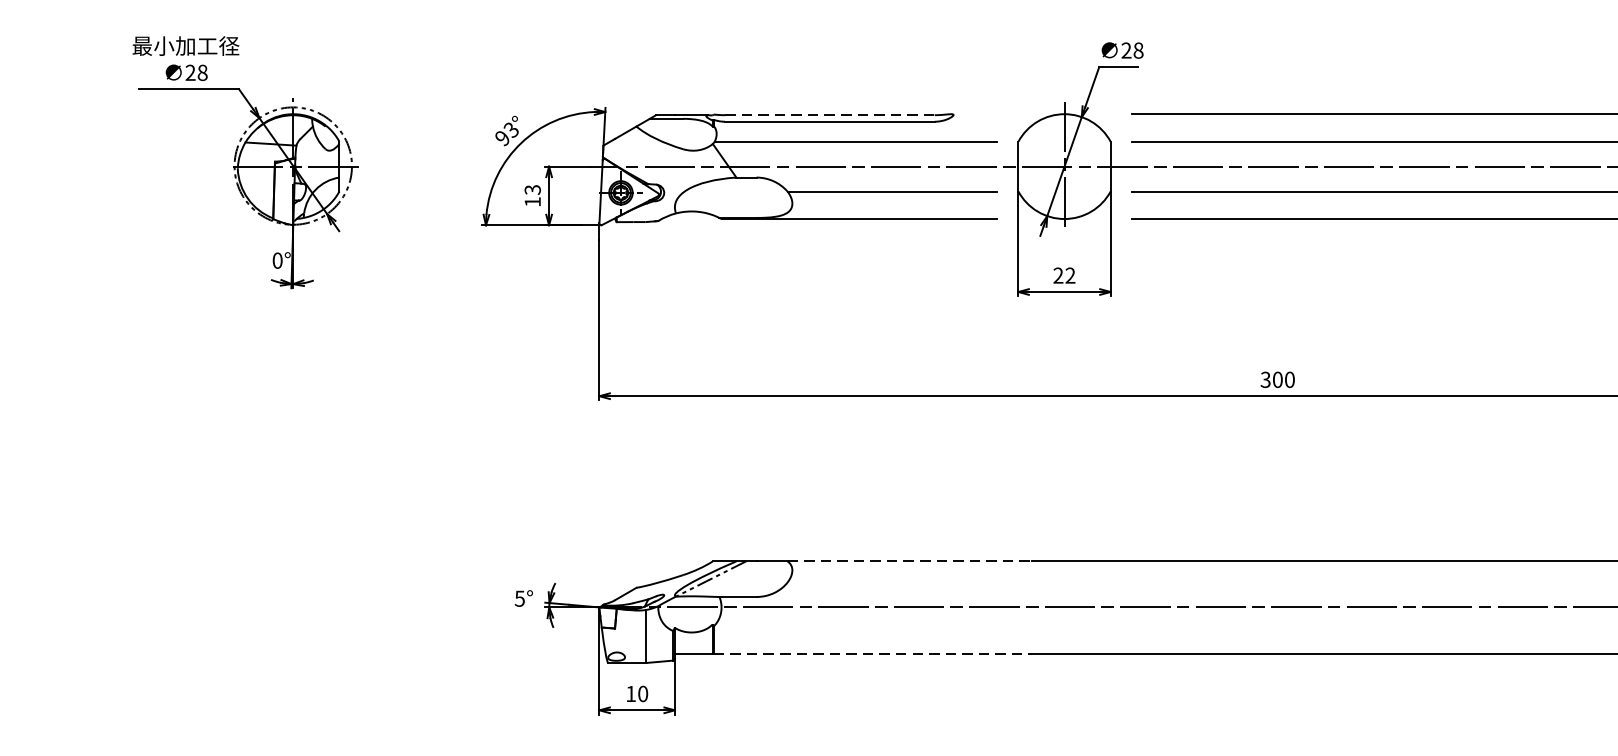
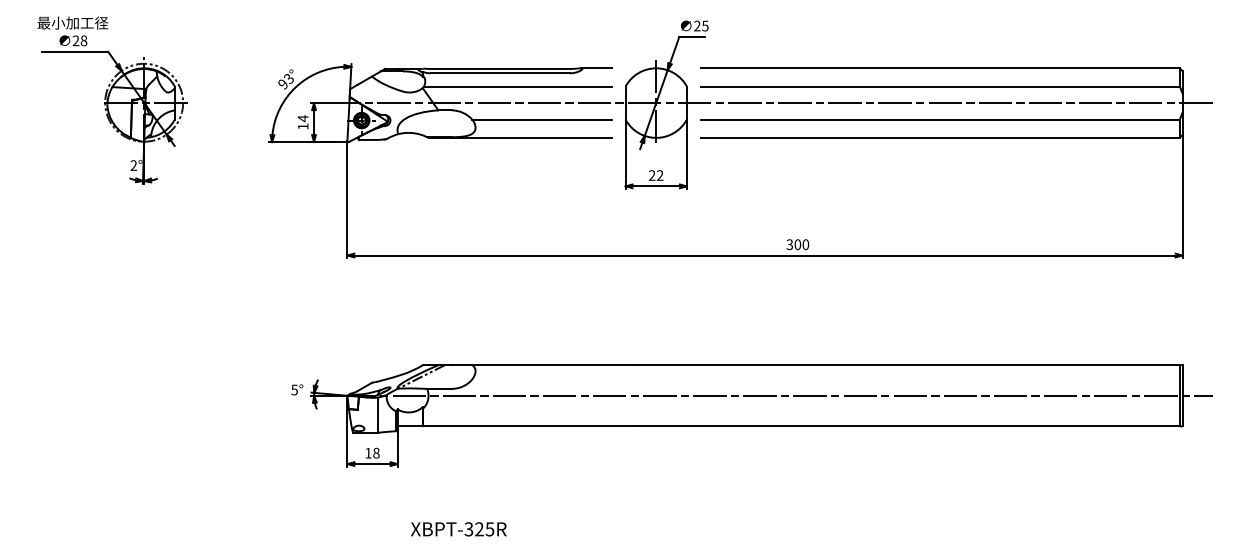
text: (1138, 49) -> (705, 25), 28 -> 25
line: (829, 114) -> (500, 68), dashed -> solid
line: (974, 114) -> (596, 68), added
text: (531, 189) -> (302, 118), 13 -> 14
text: (277, 260) -> (133, 165), 0° -> 2°
line: (911, 561) -> (554, 365), dashed -> solid
line: (873, 653) -> (529, 426), dashed -> solid
text: (643, 694) -> (376, 453), 10 -> 18

